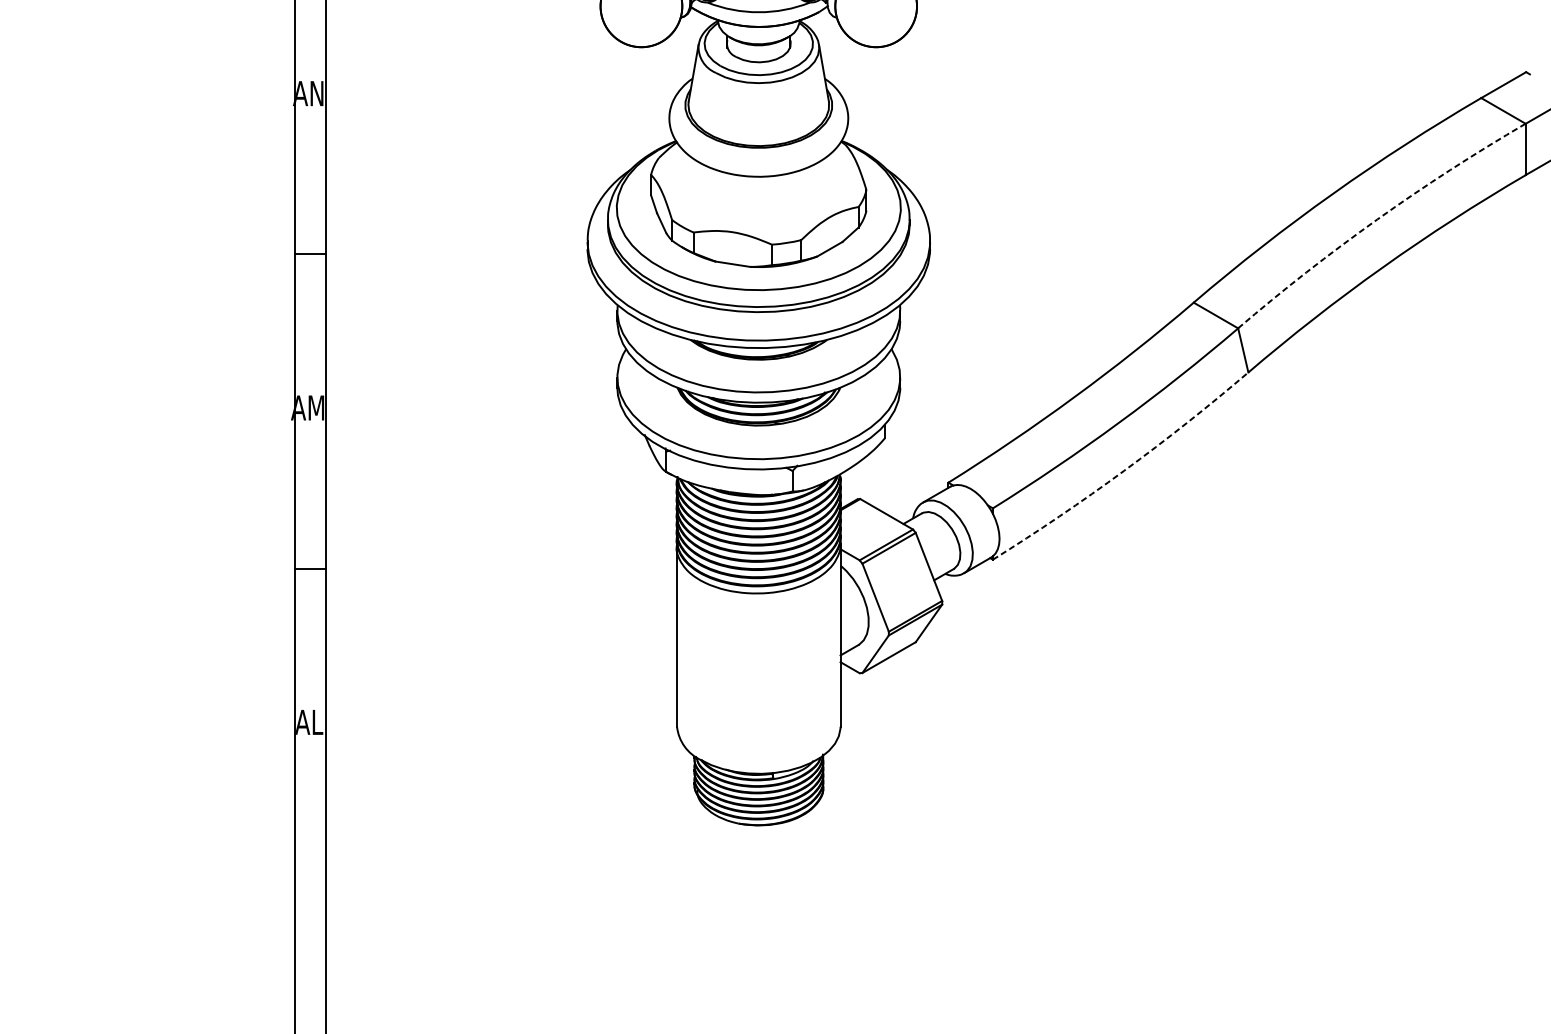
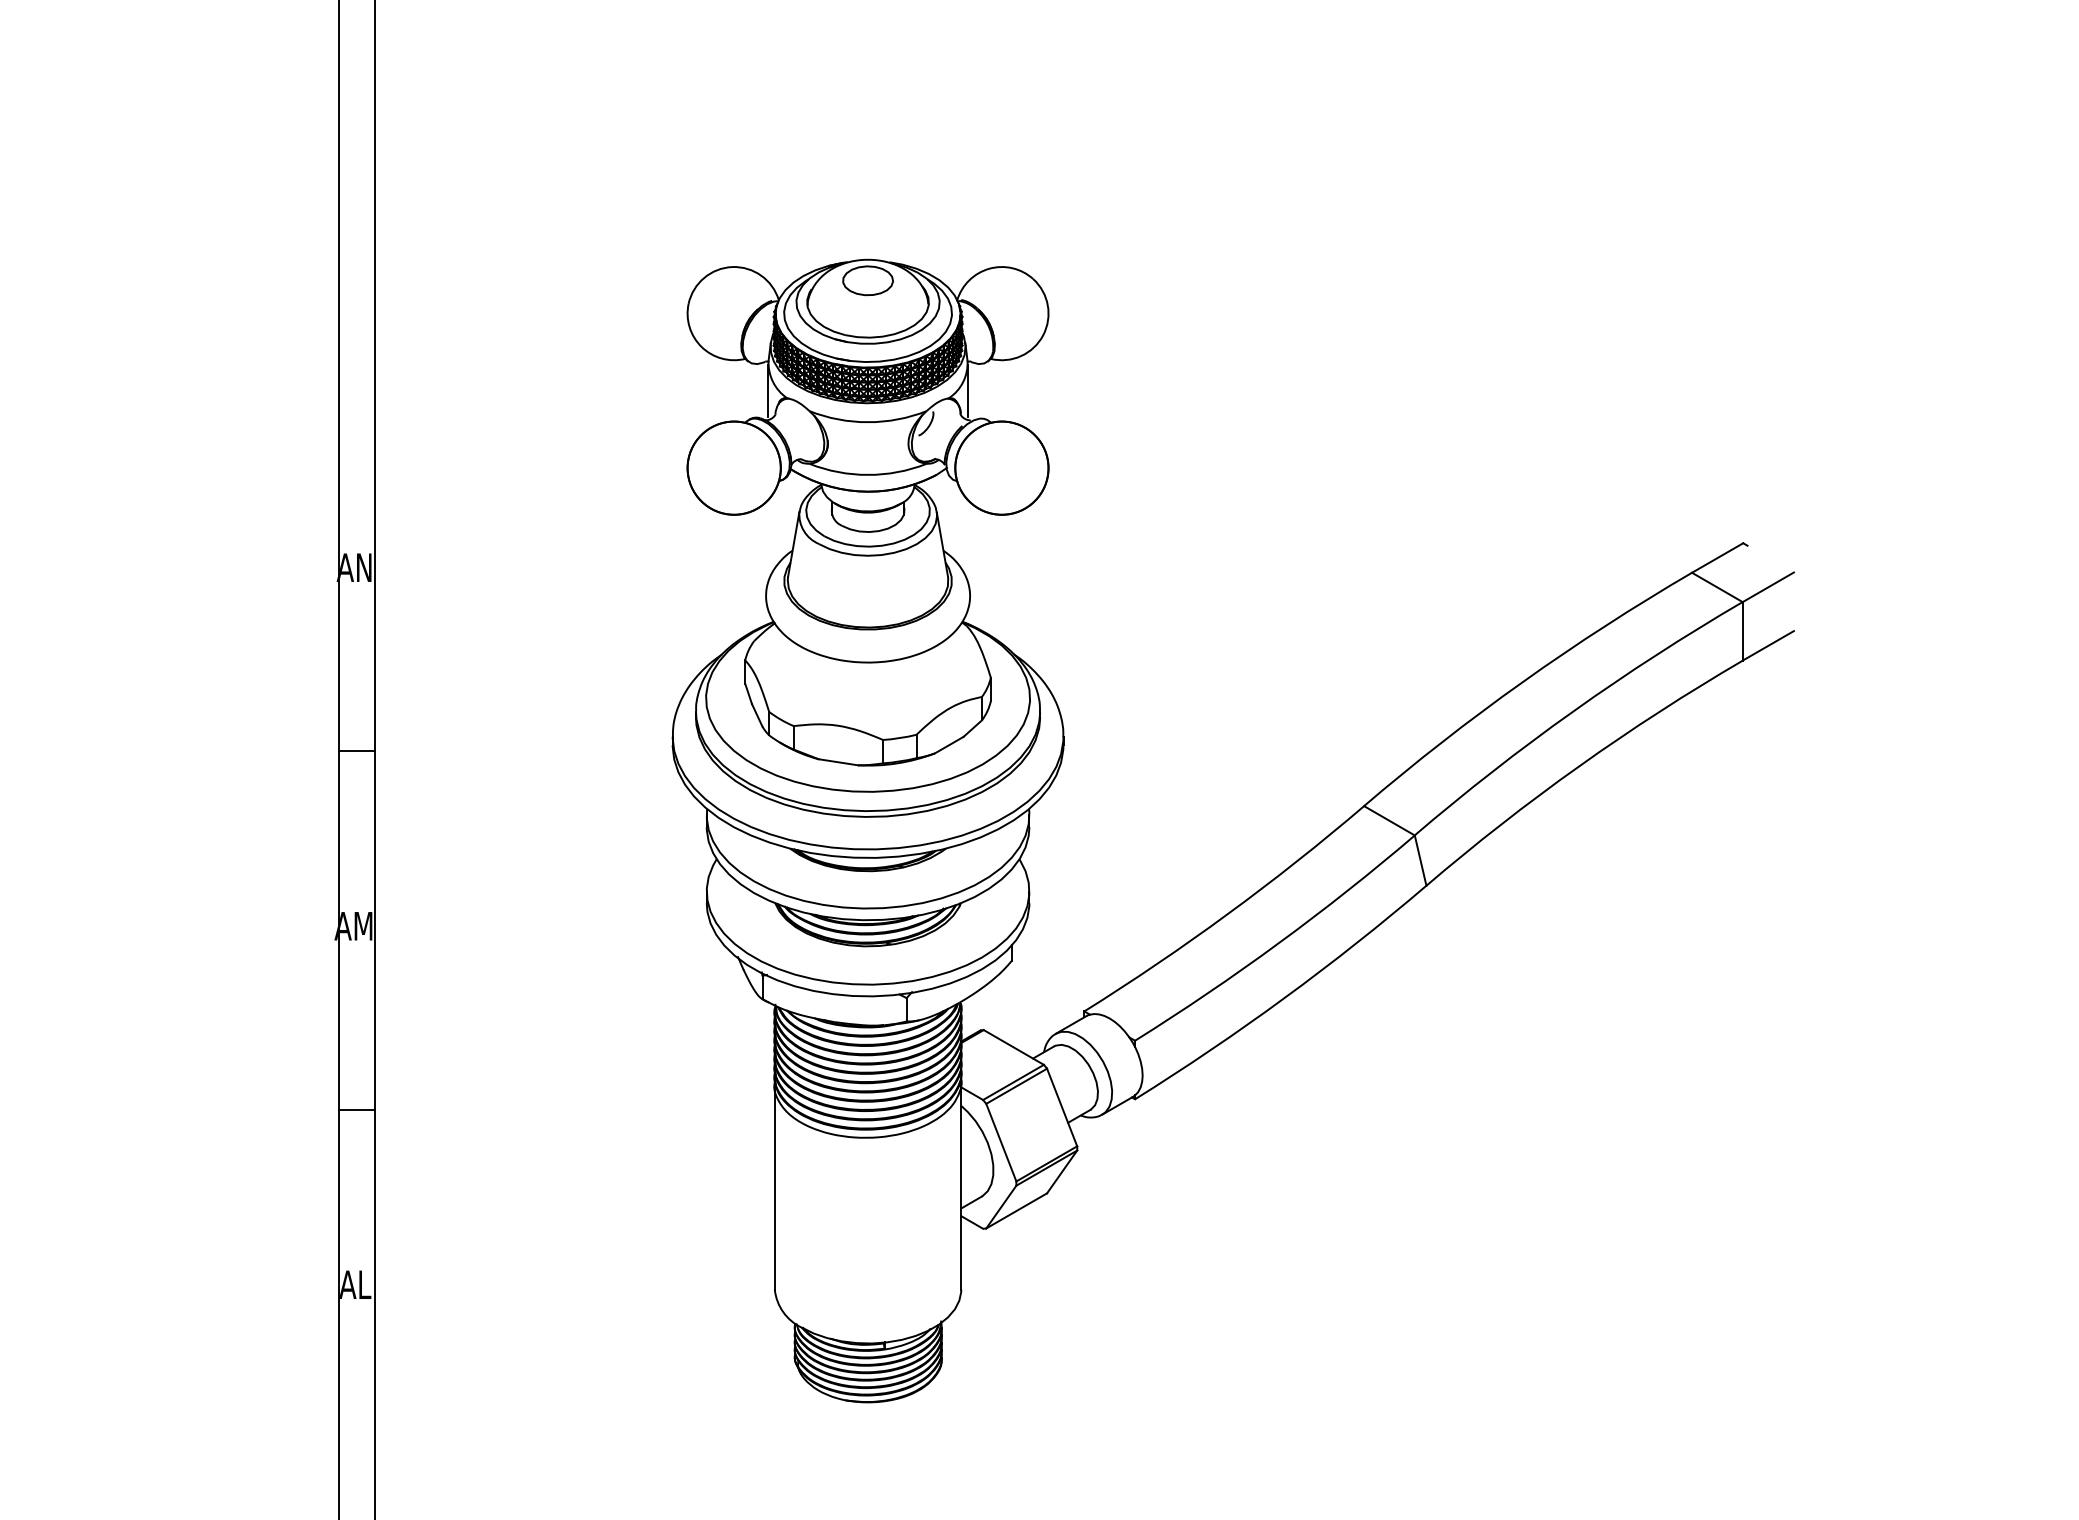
arc: (1377, 219) -> (1573, 711), dashed -> solid
arc: (1123, 470) -> (1284, 997), dashed -> solid

